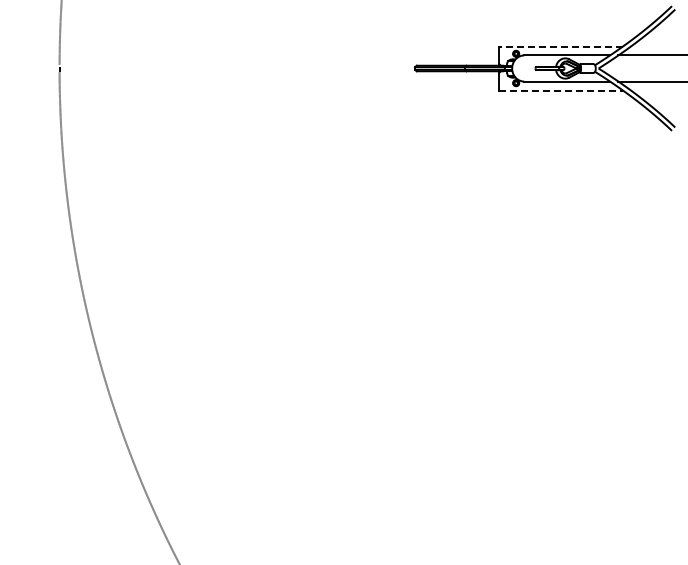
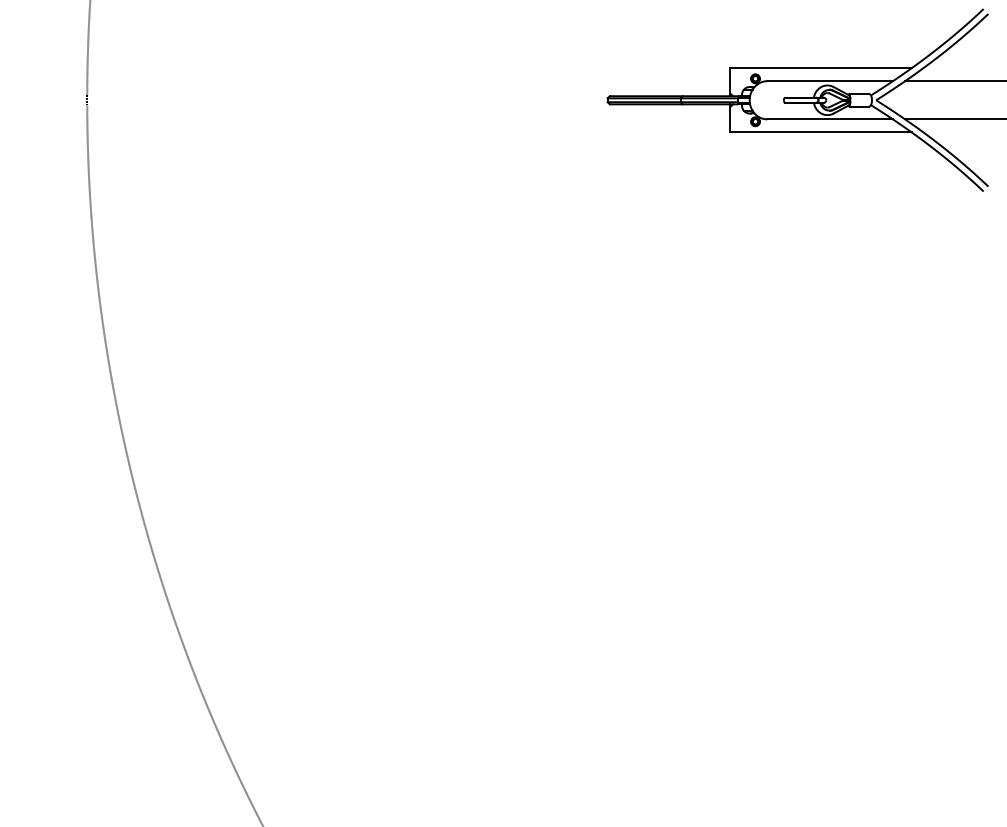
line: (560, 46) -> (820, 68), dashed -> solid
line: (561, 90) -> (821, 132), dashed -> solid

